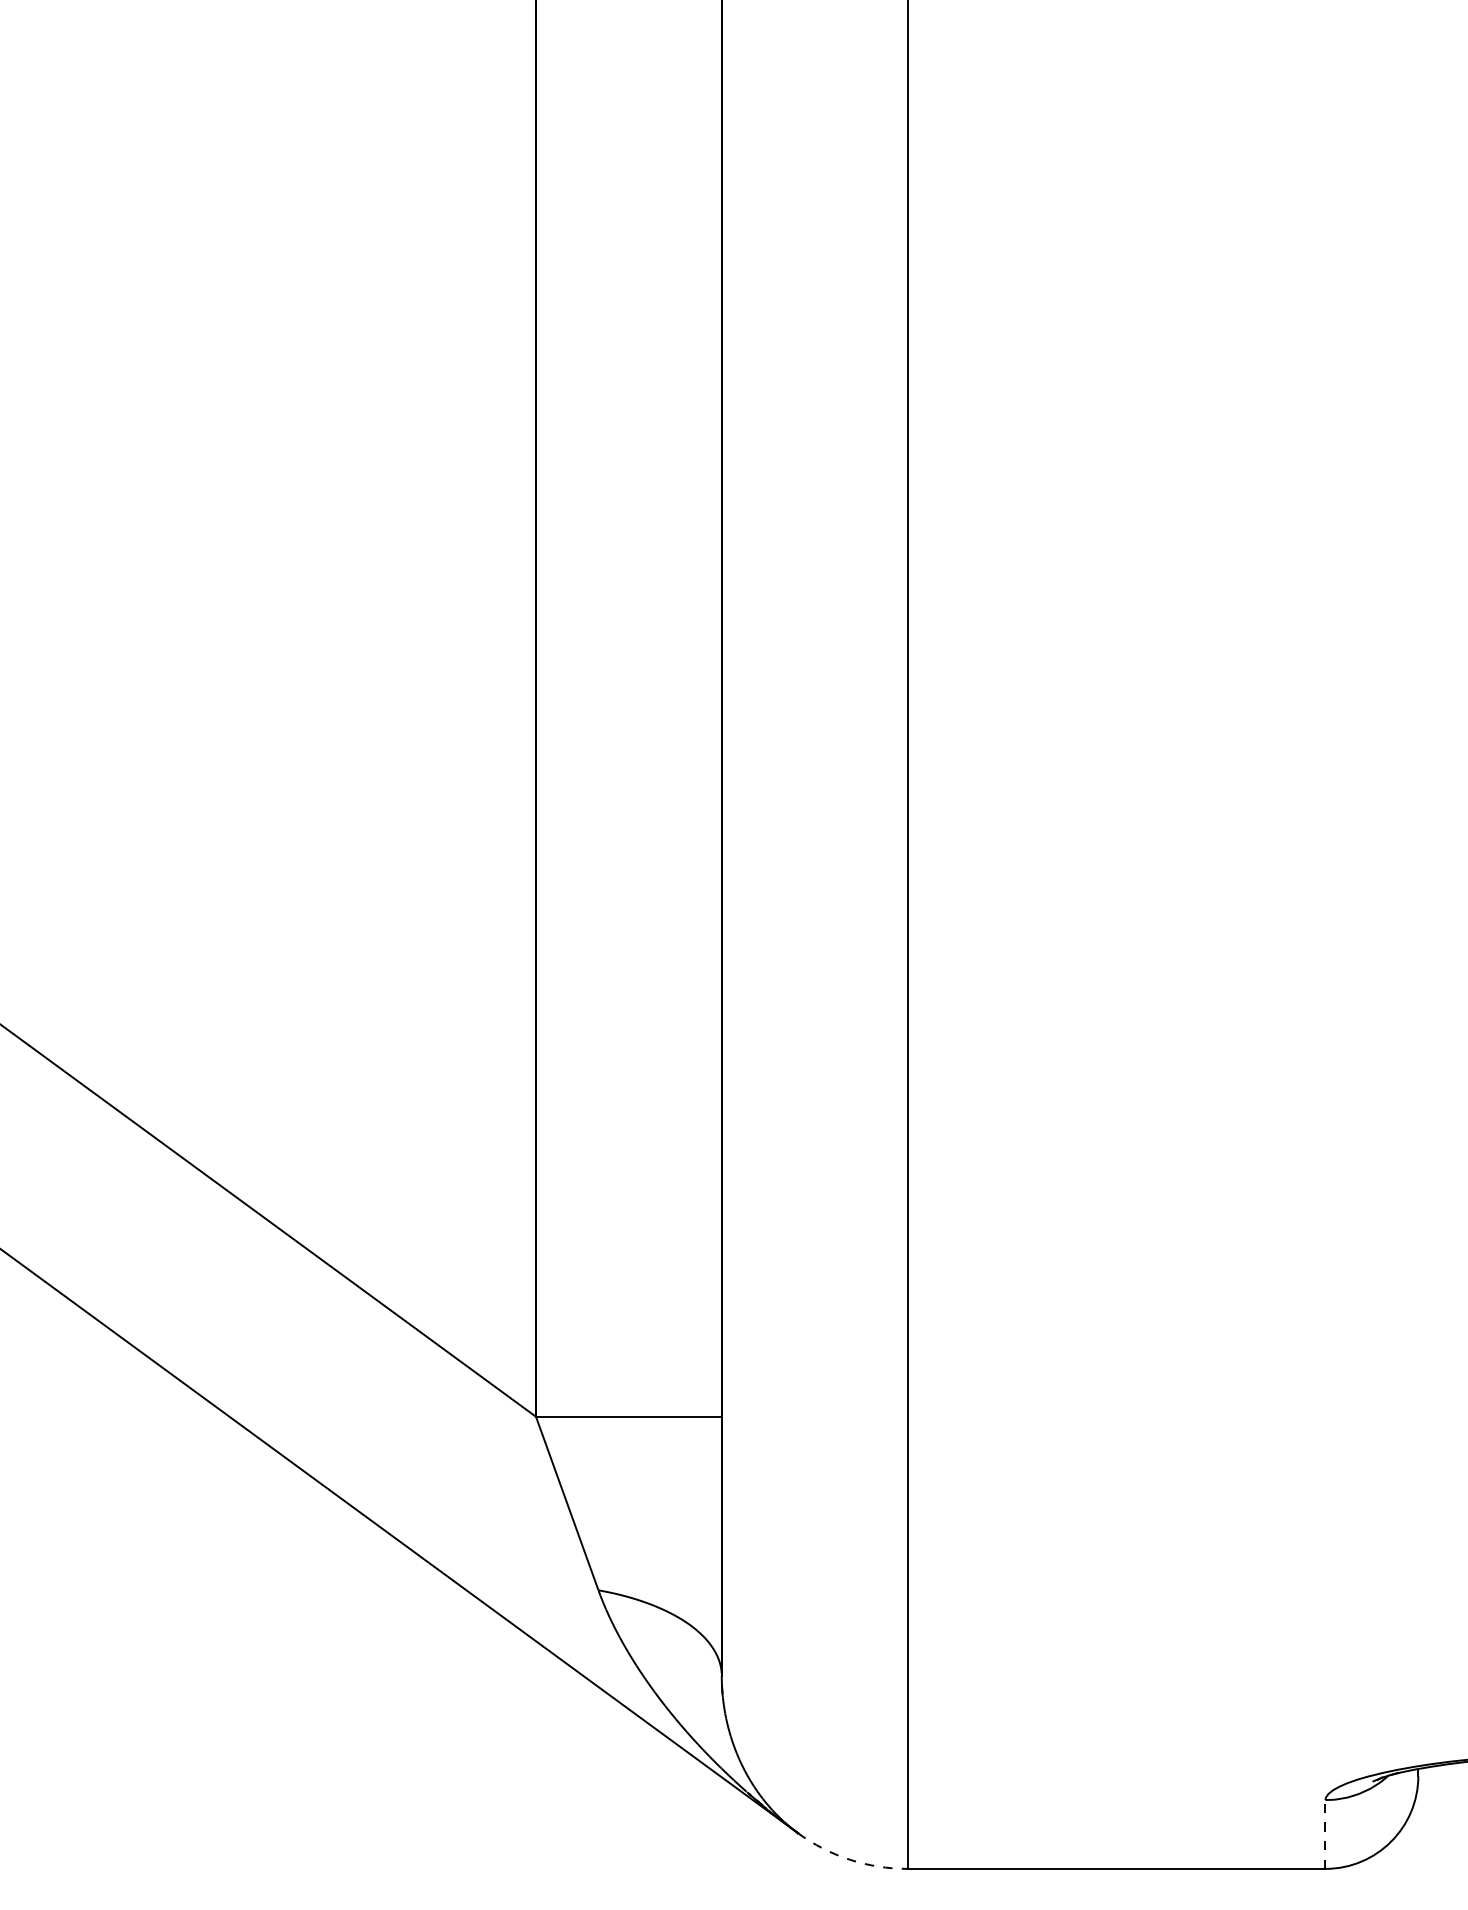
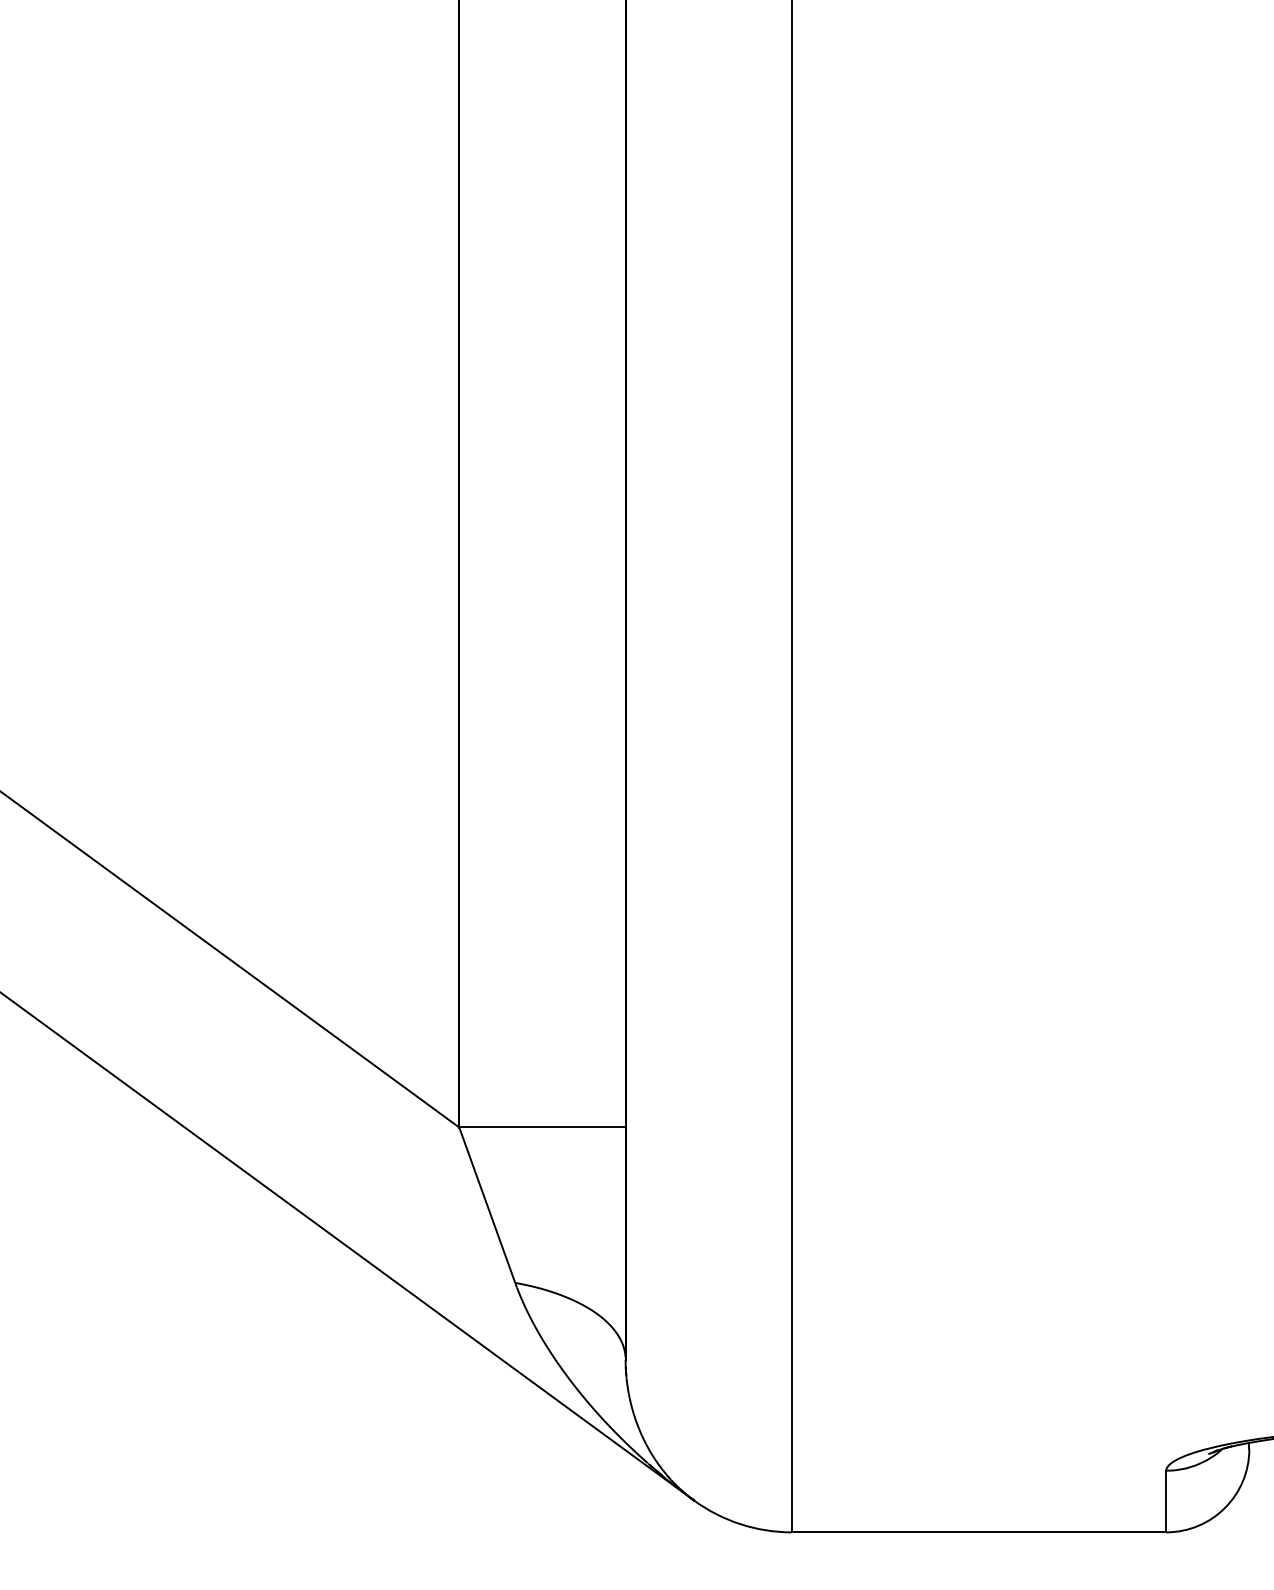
line: (1325, 1833) -> (1166, 1500), dashed -> solid
arc: (849, 1859) -> (739, 1523), dashed -> solid

